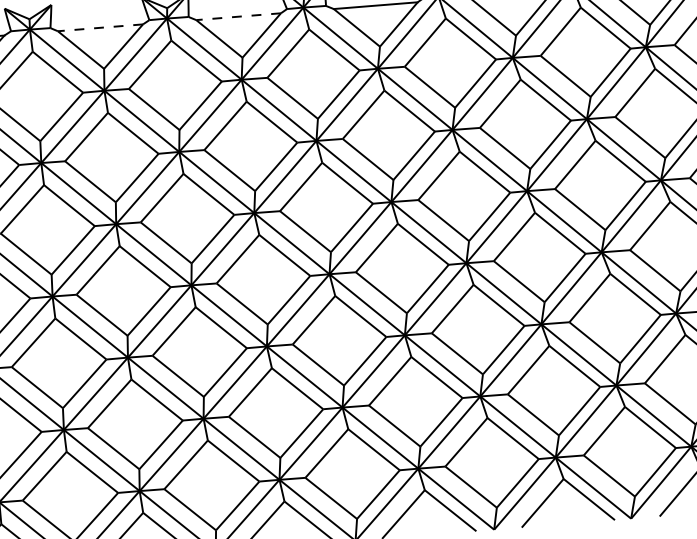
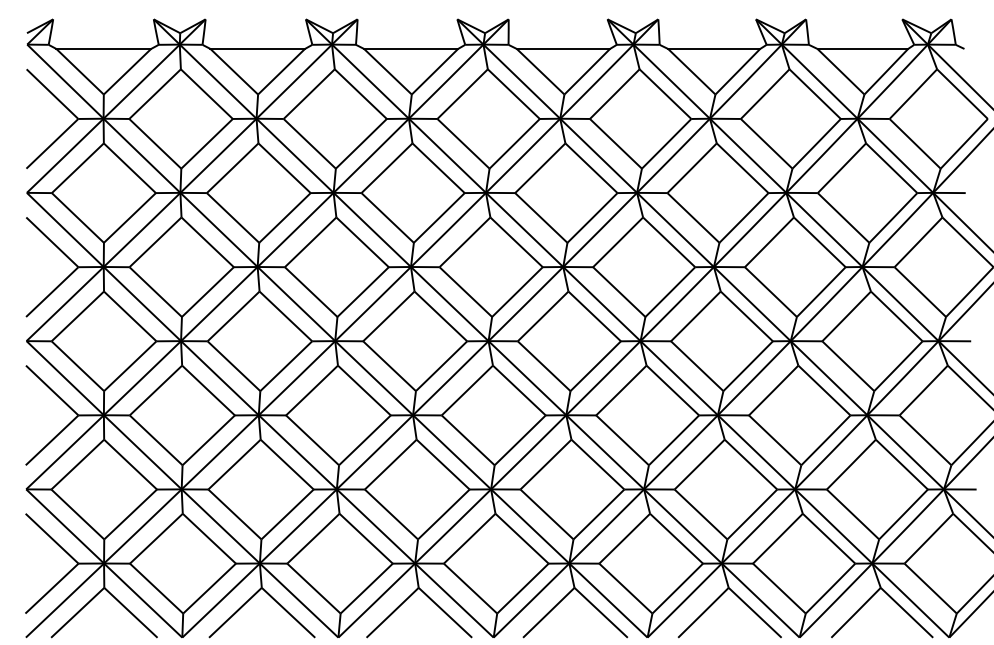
line: (238, 16) -> (410, 48), dashed -> solid
line: (100, 27) -> (257, 48), dashed -> solid

